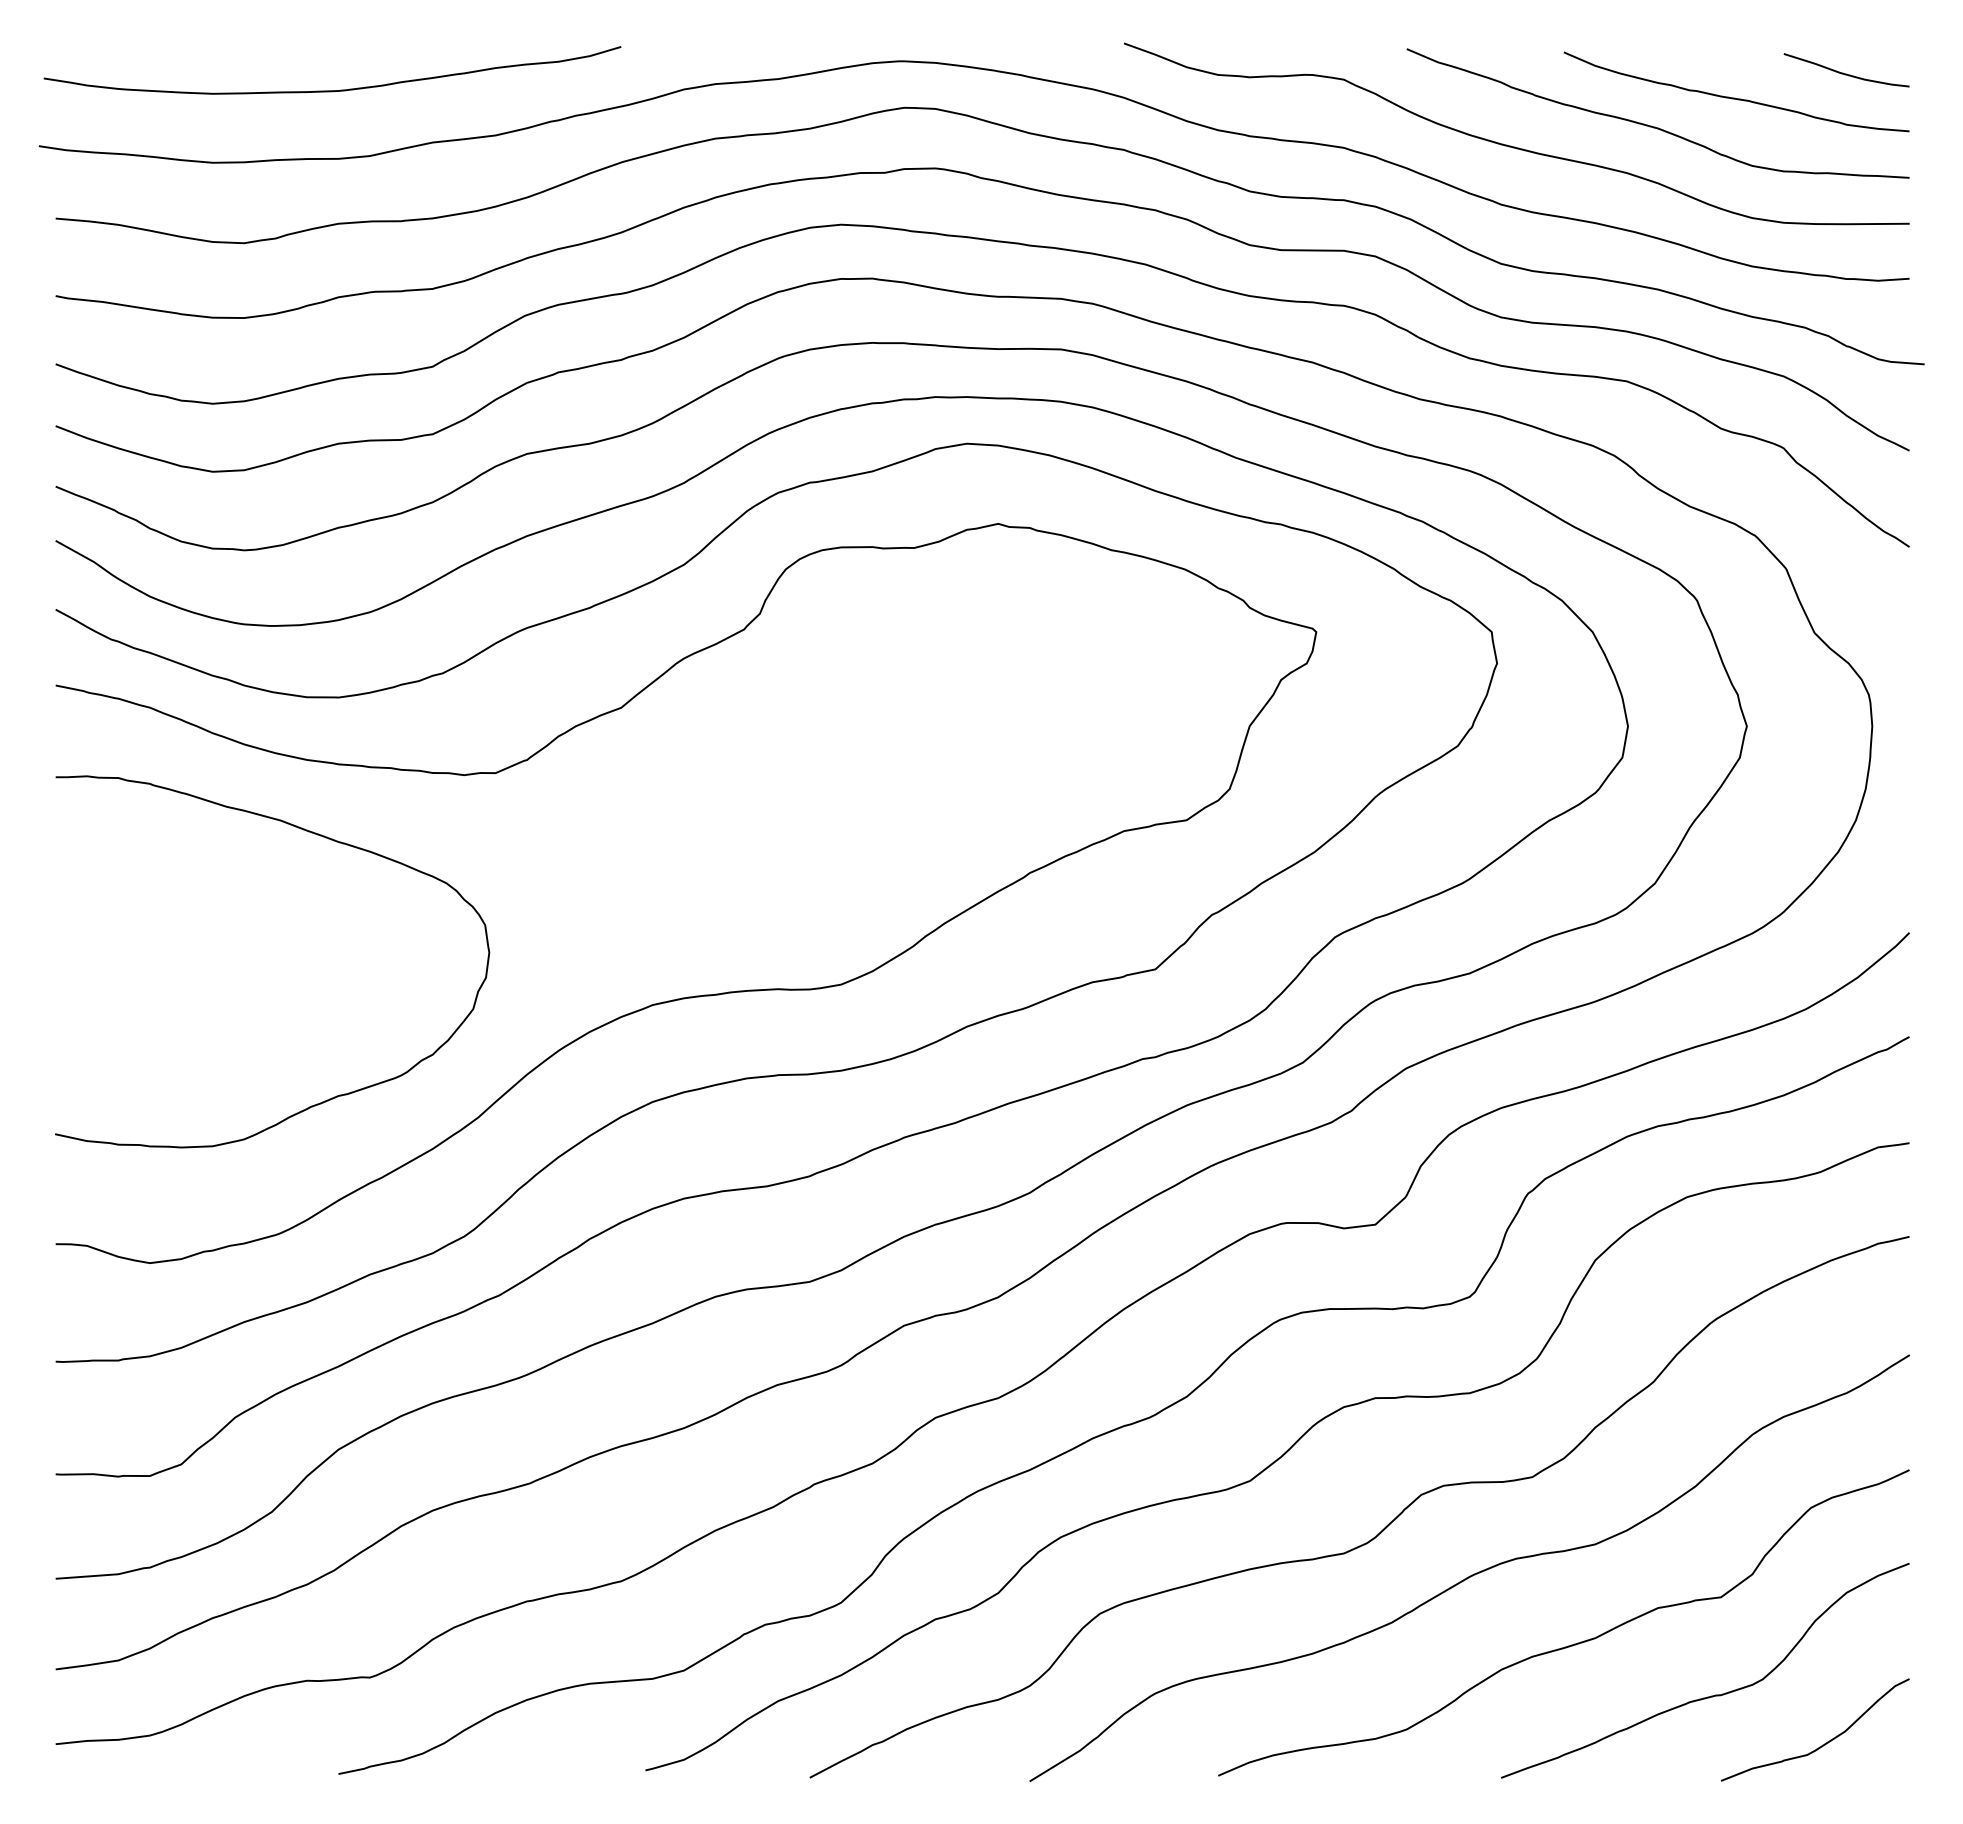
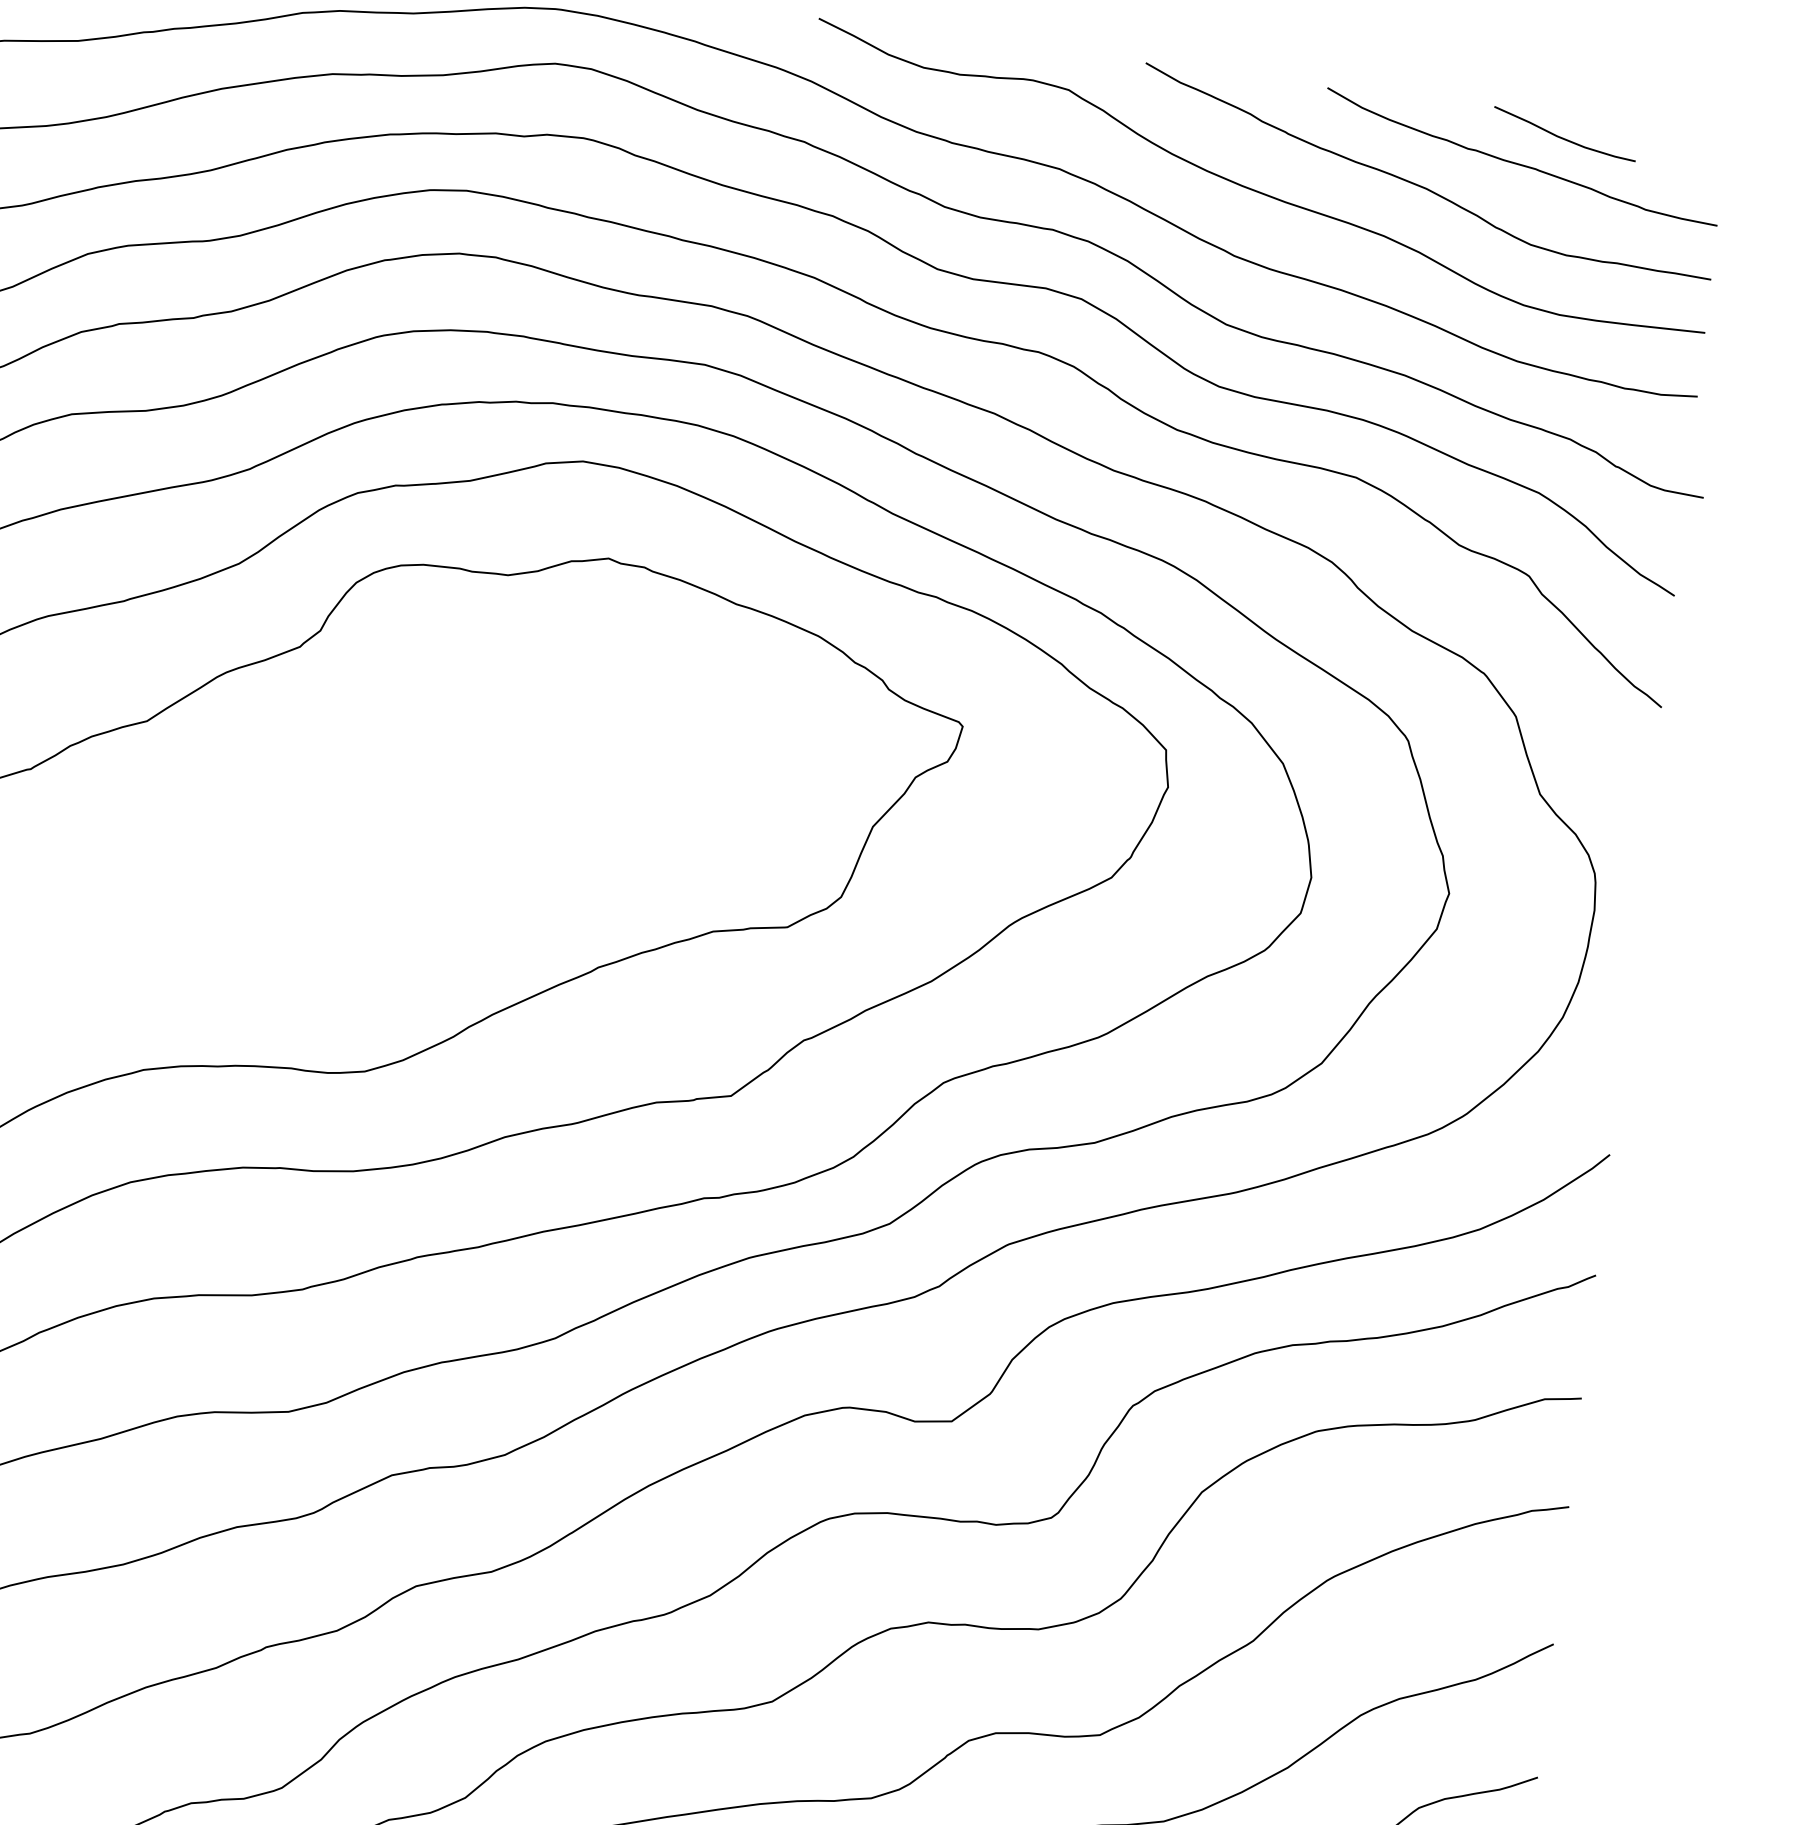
curve: (1846, 73) -> (1564, 137), moved

